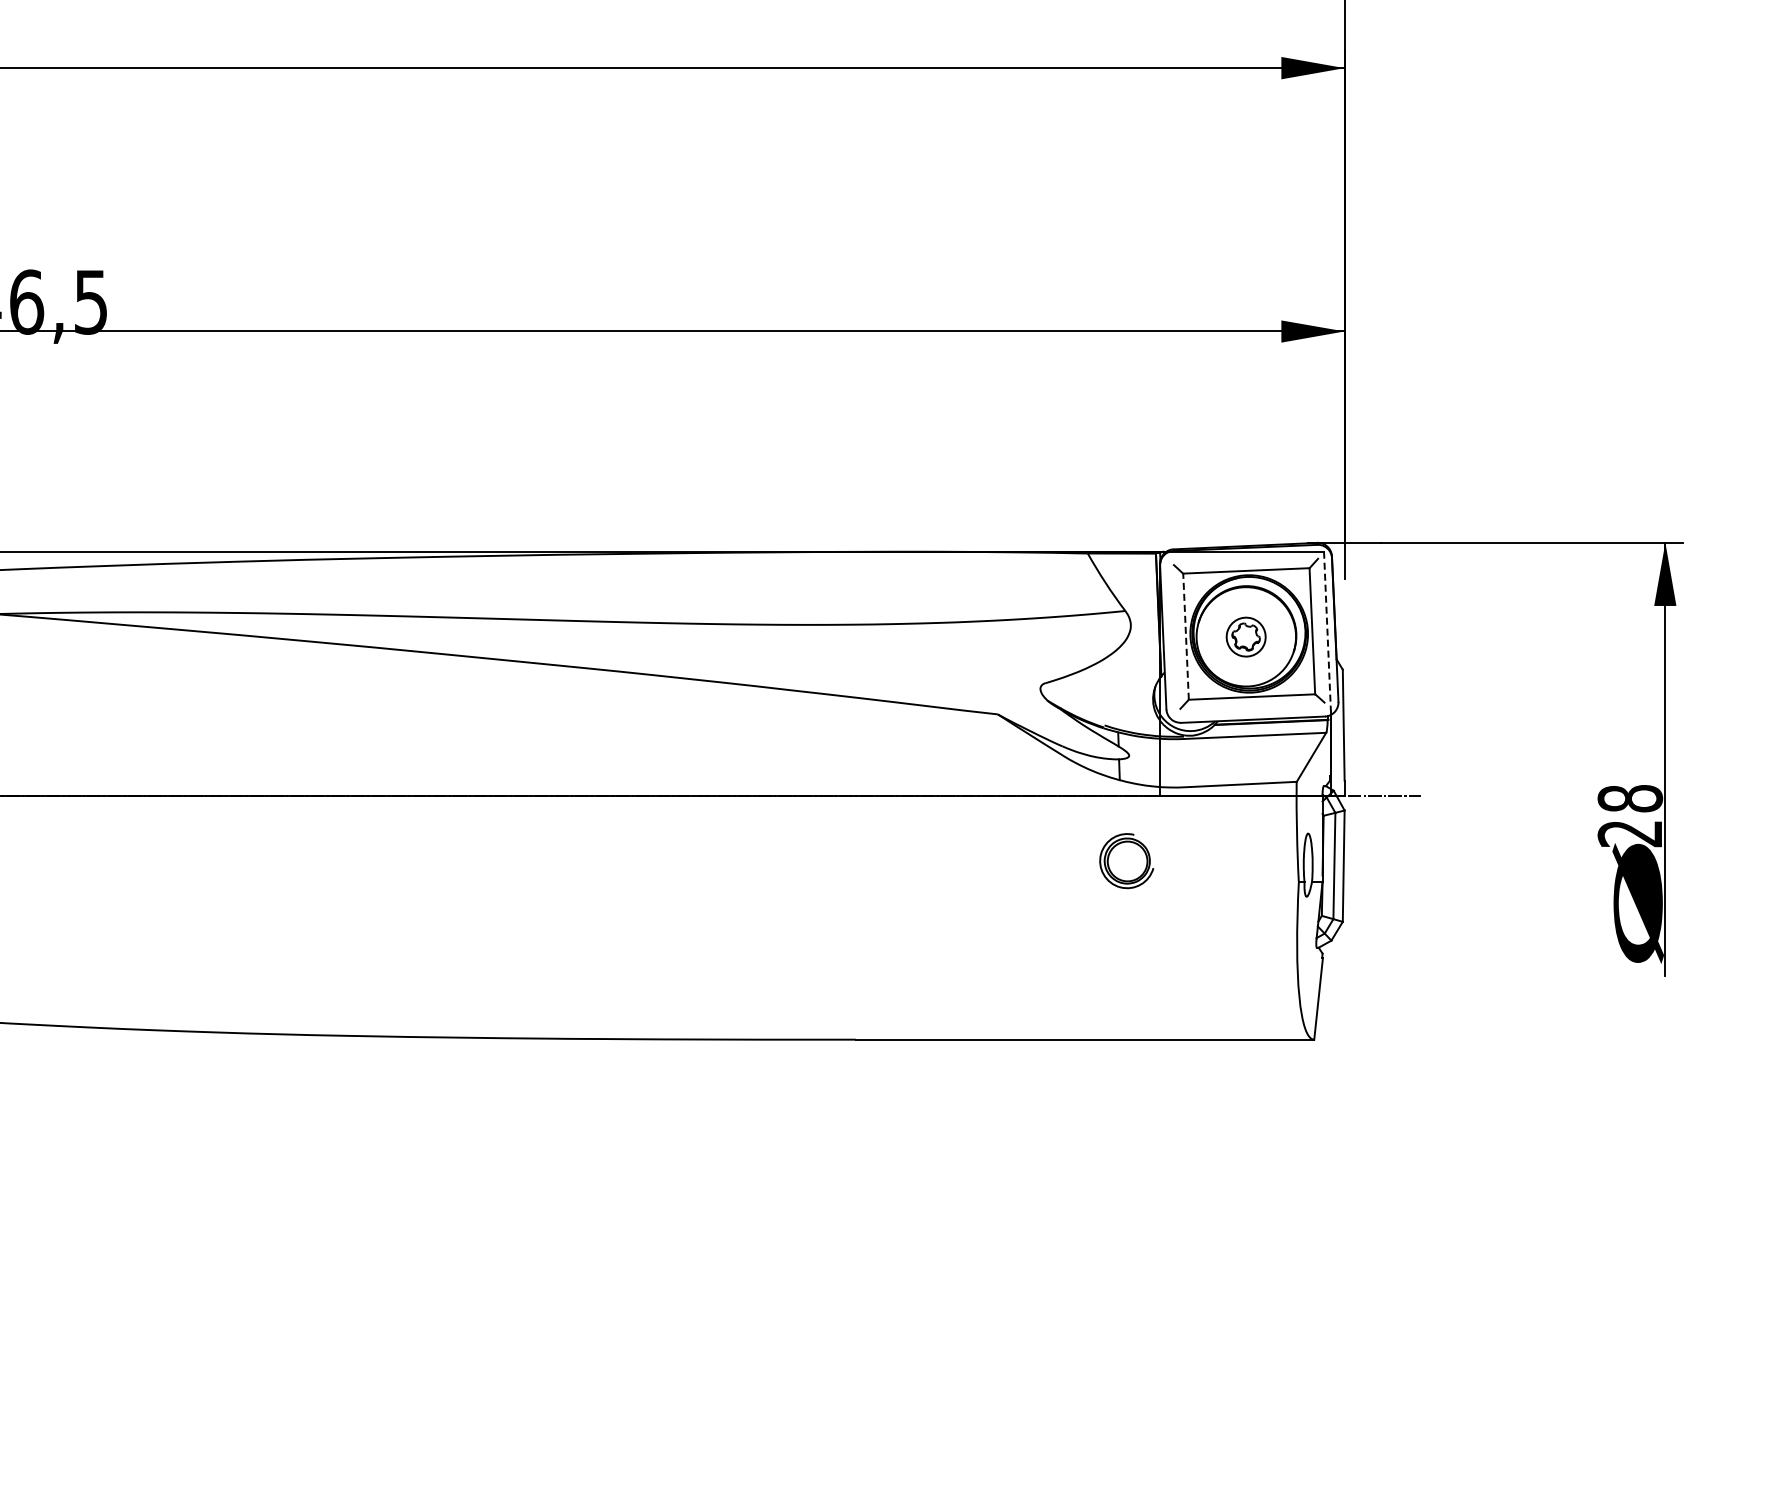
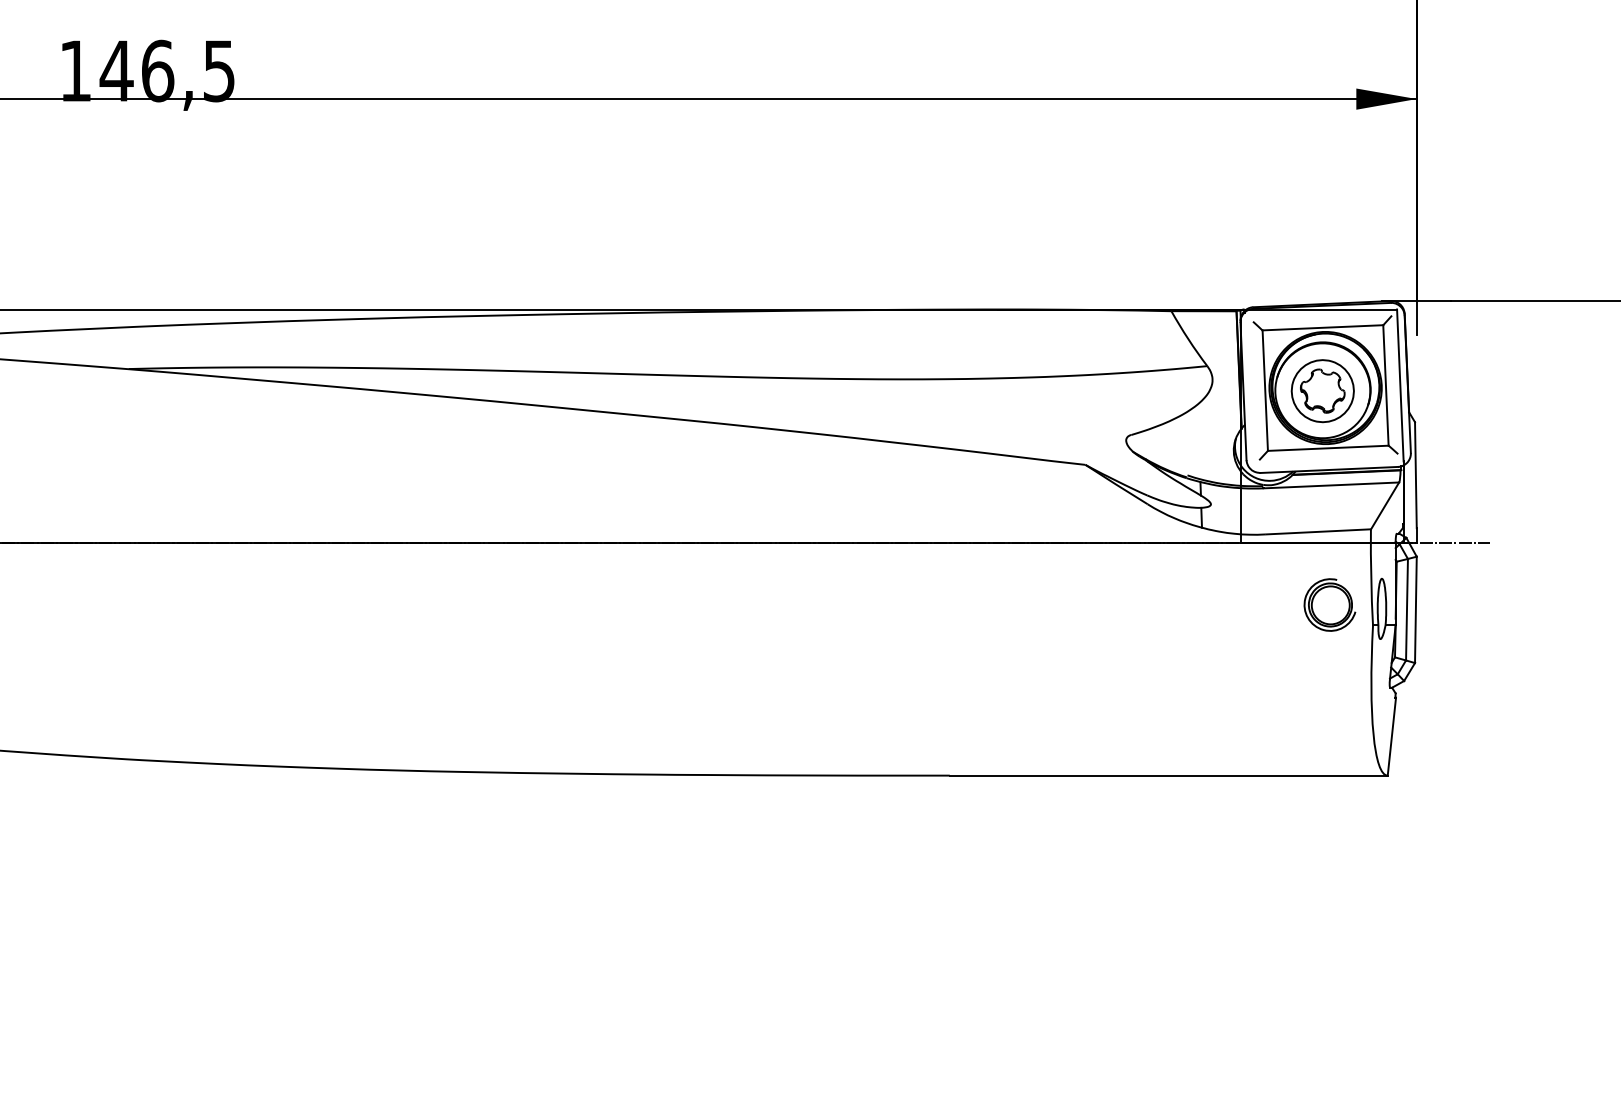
line: (1327, 631) -> (1400, 385), dashed -> solid
line: (1186, 636) -> (1265, 390), dashed -> solid
part: (1245, 636) -> (1322, 390), size x1.67
part: (1126, 861) -> (1329, 605), moved

